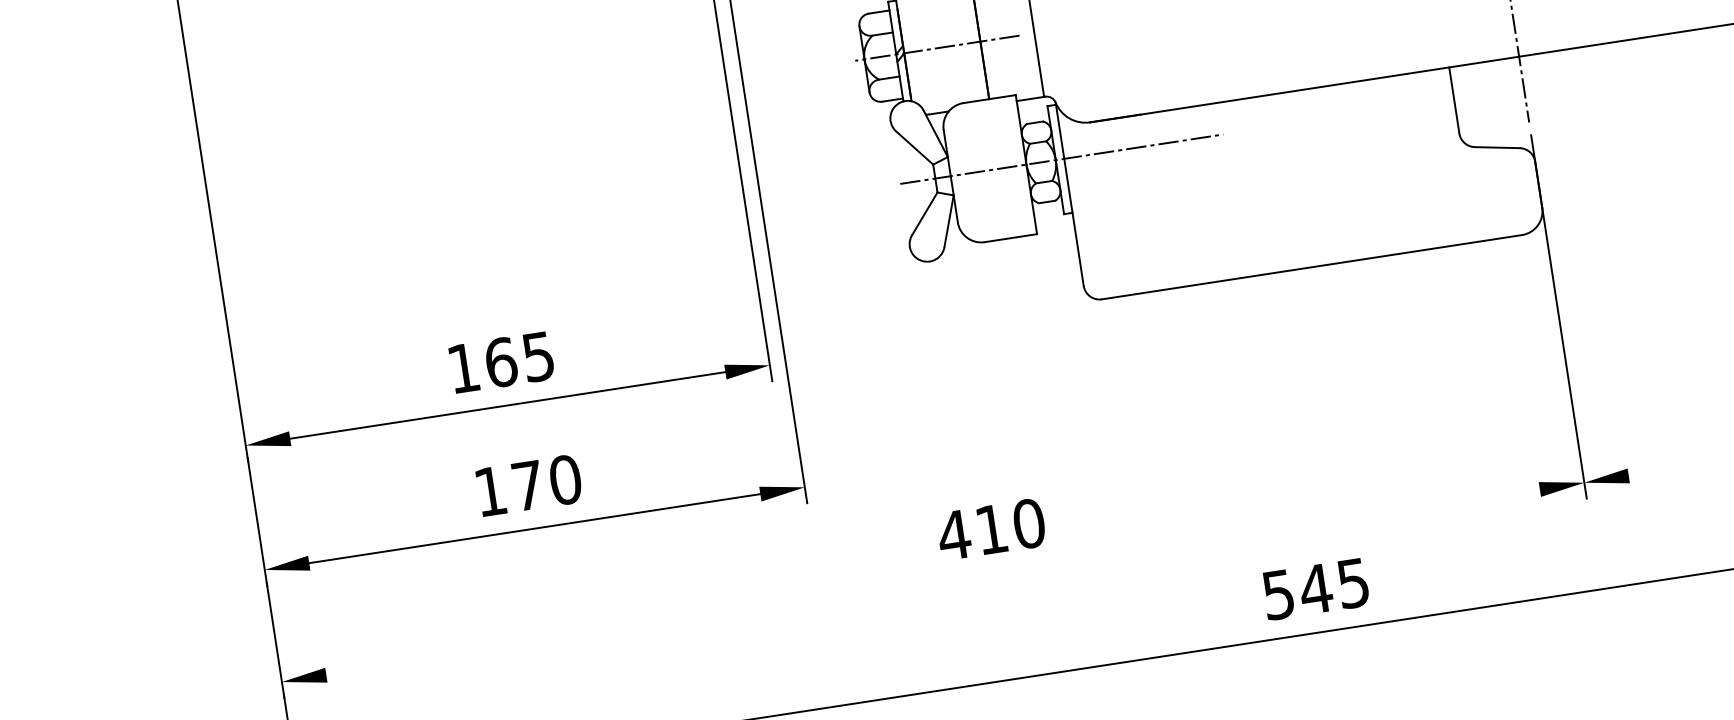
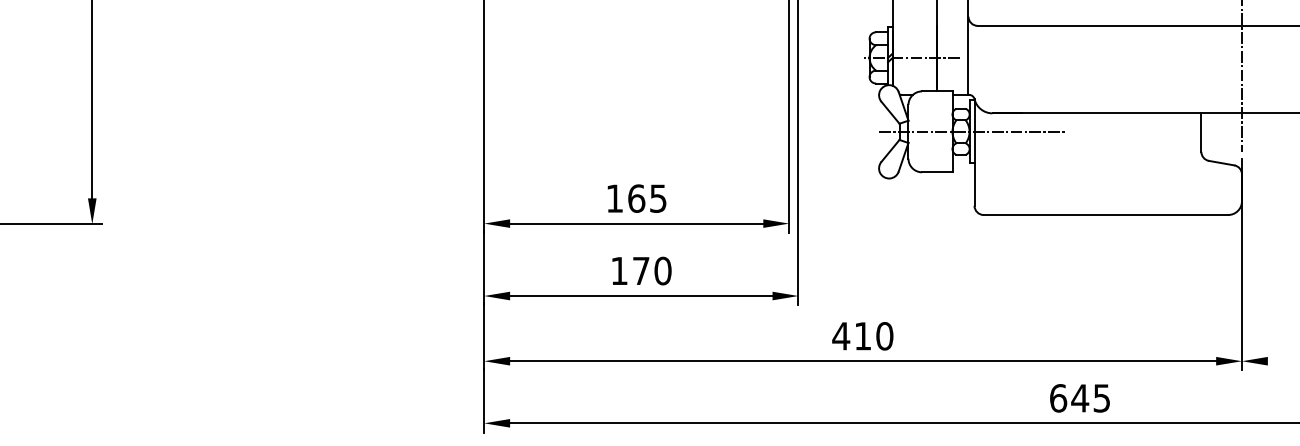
text: (990, 530) -> (862, 336), moved
line: (933, 582) -> (863, 361), added
text: (1278, 595) -> (1058, 398), 545 -> 645

